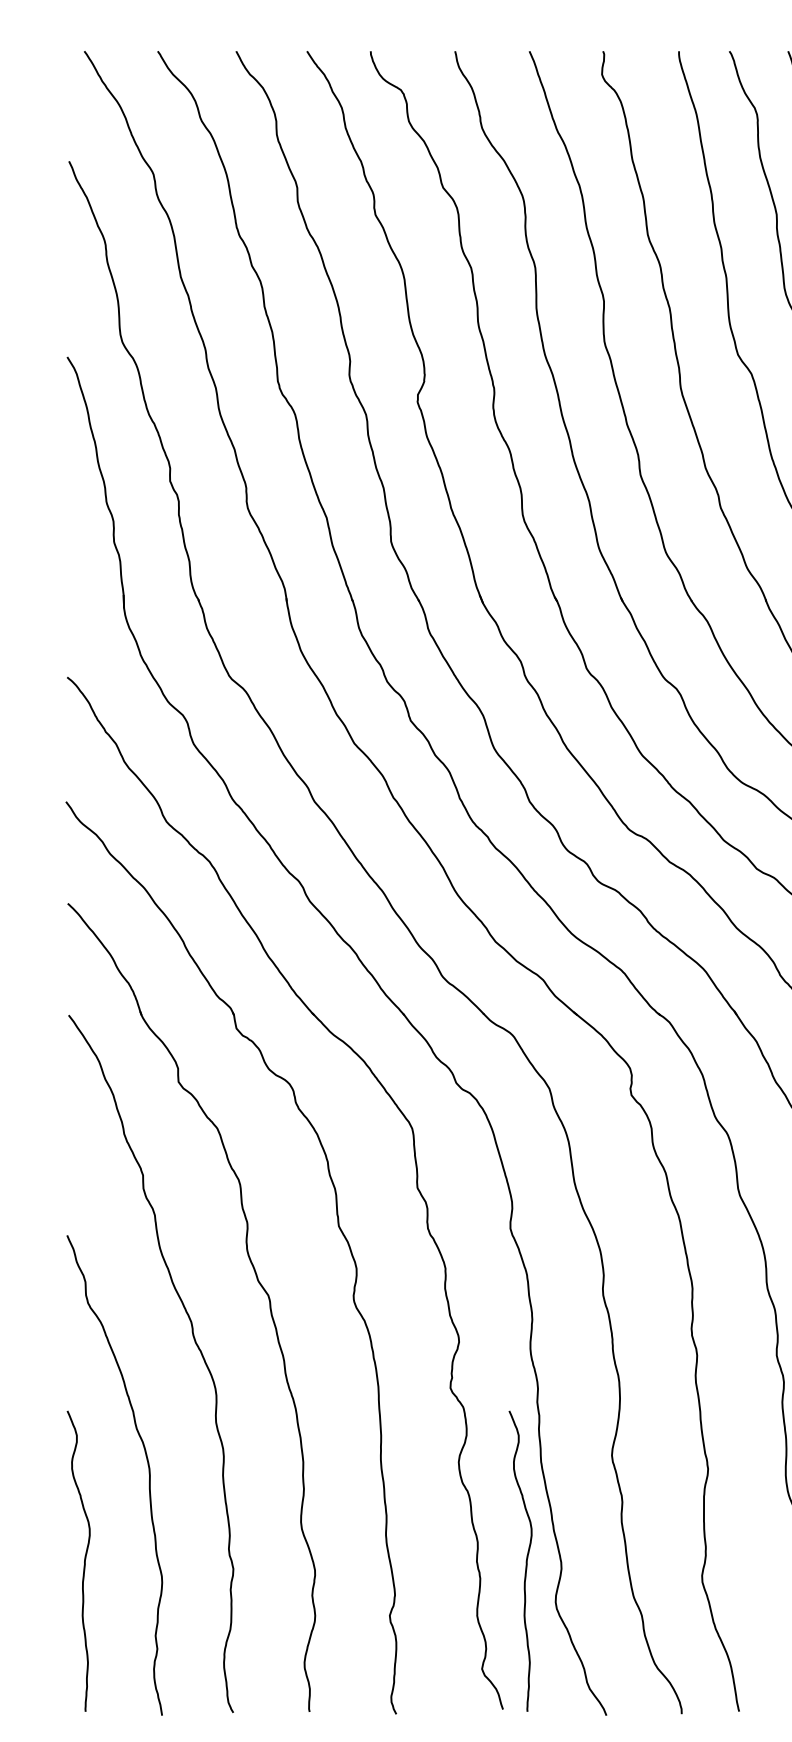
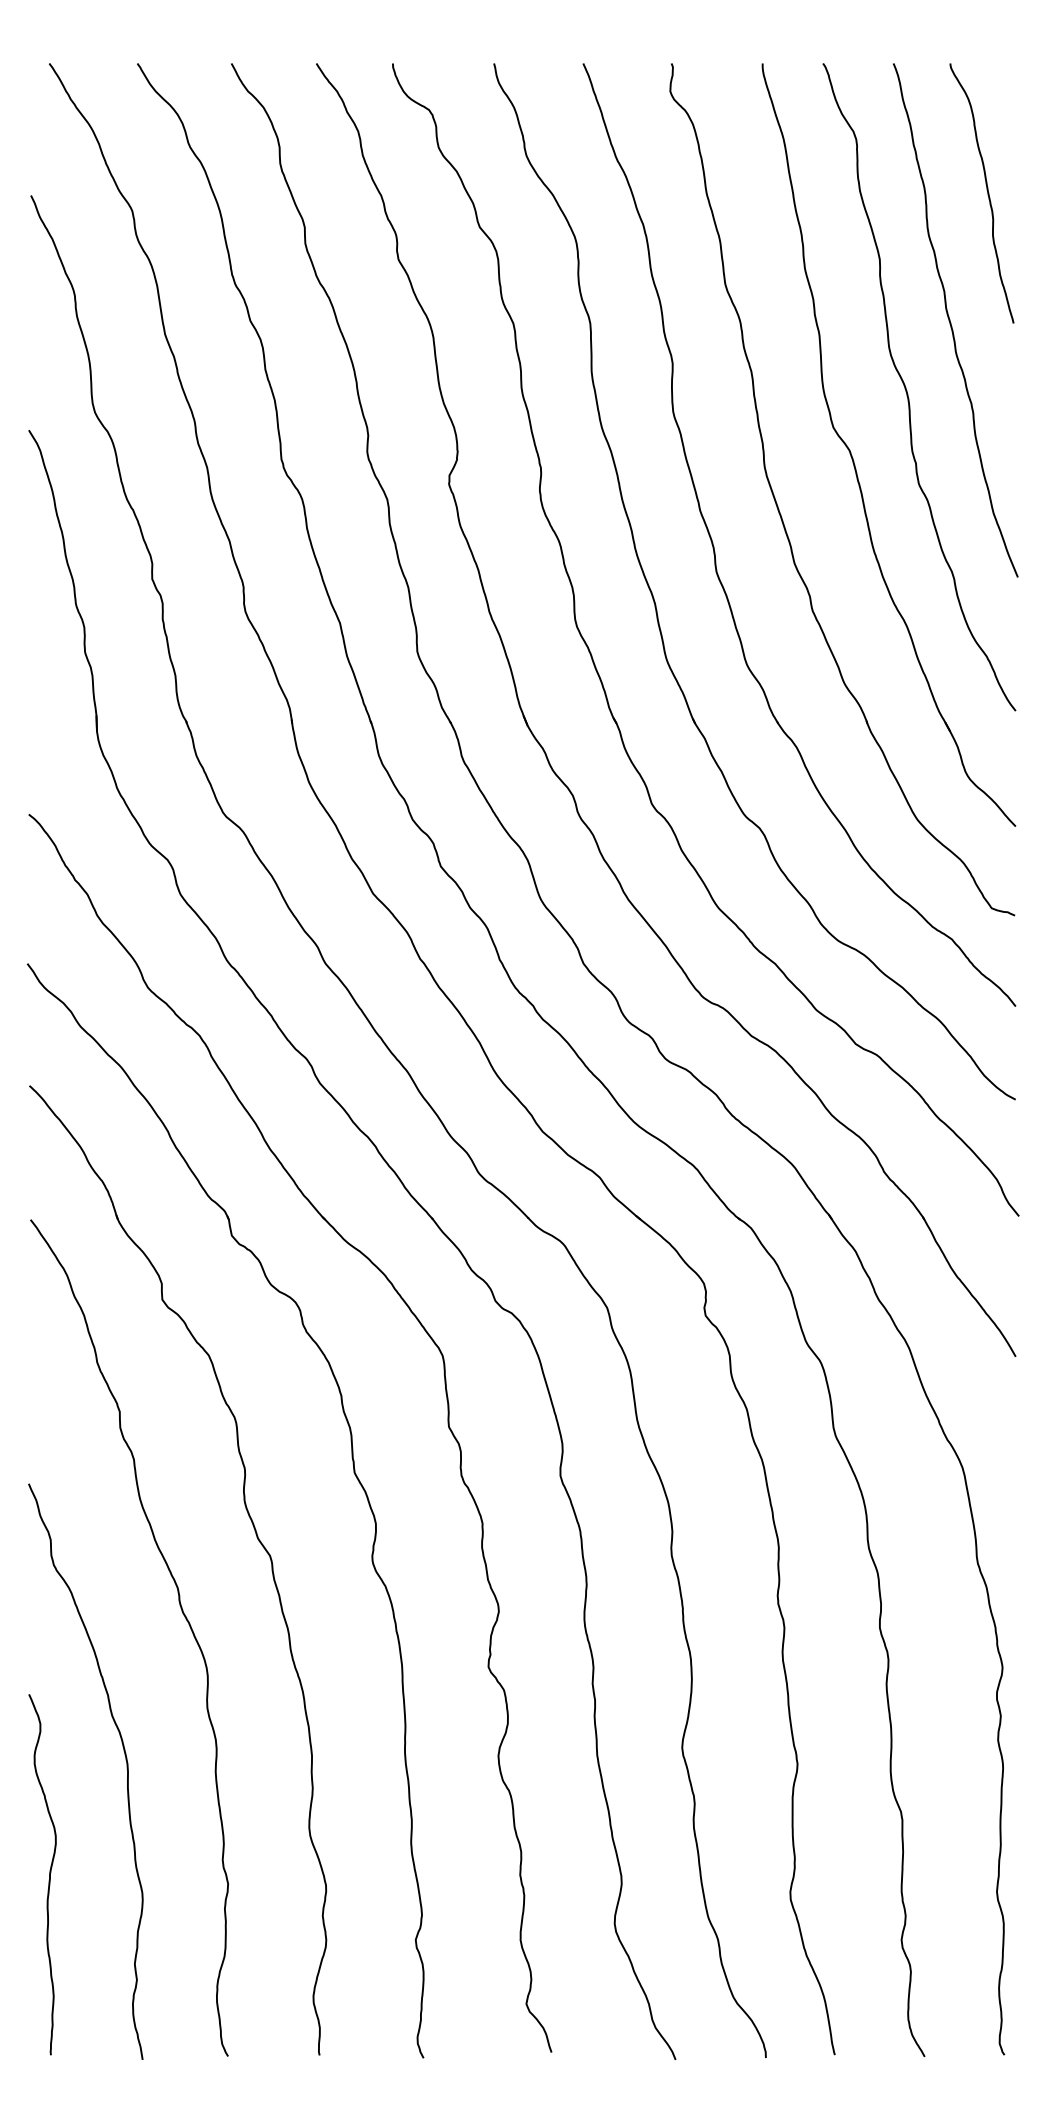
curve: (526, 1561) -> (579, 1874), removed

